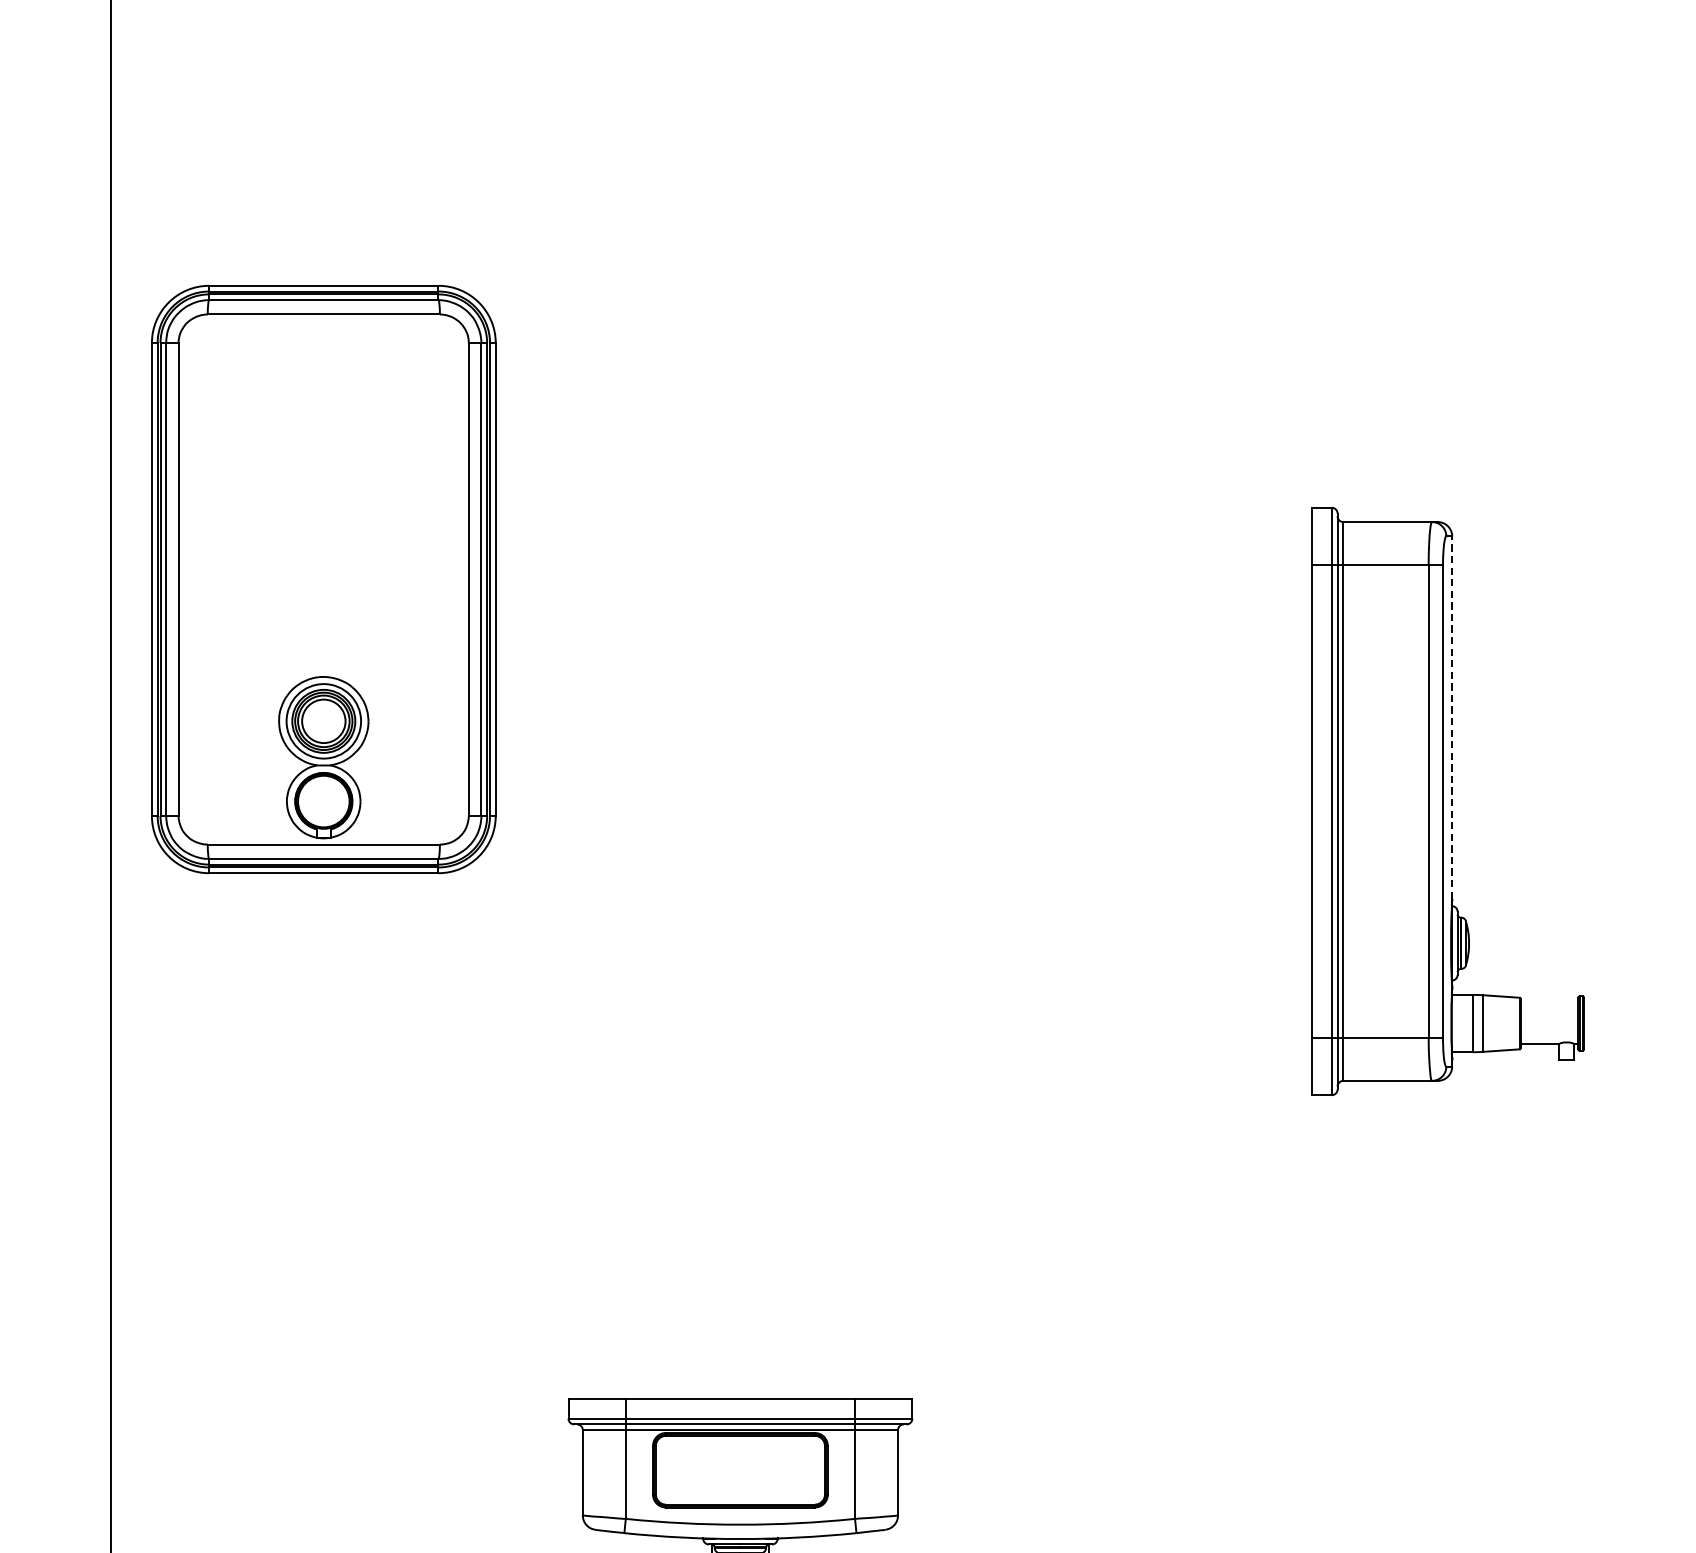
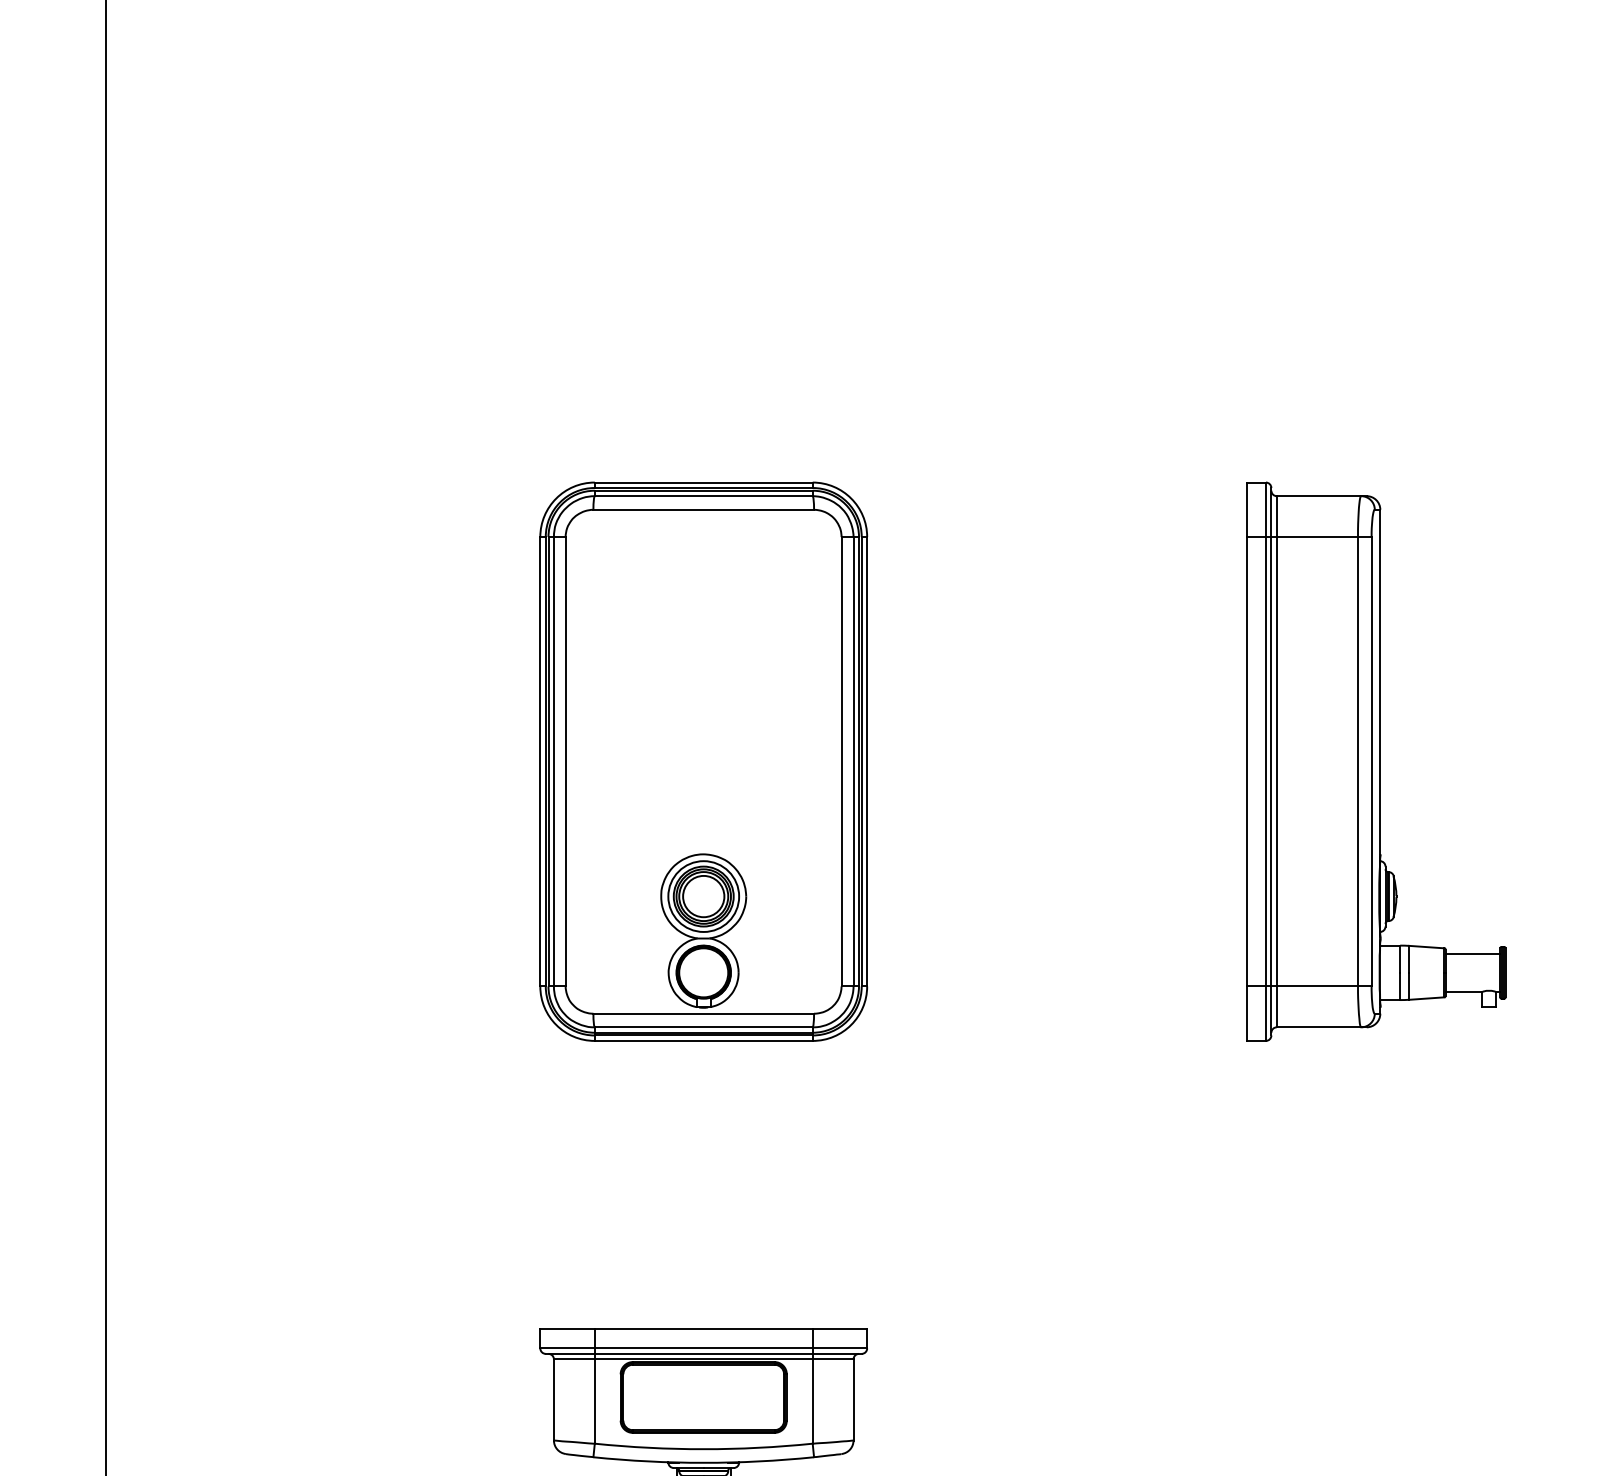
part: (323, 579) -> (703, 761), moved
line: (1452, 717) -> (1380, 681), dashed -> solid
line: (1549, 1003) -> (1472, 953), added

